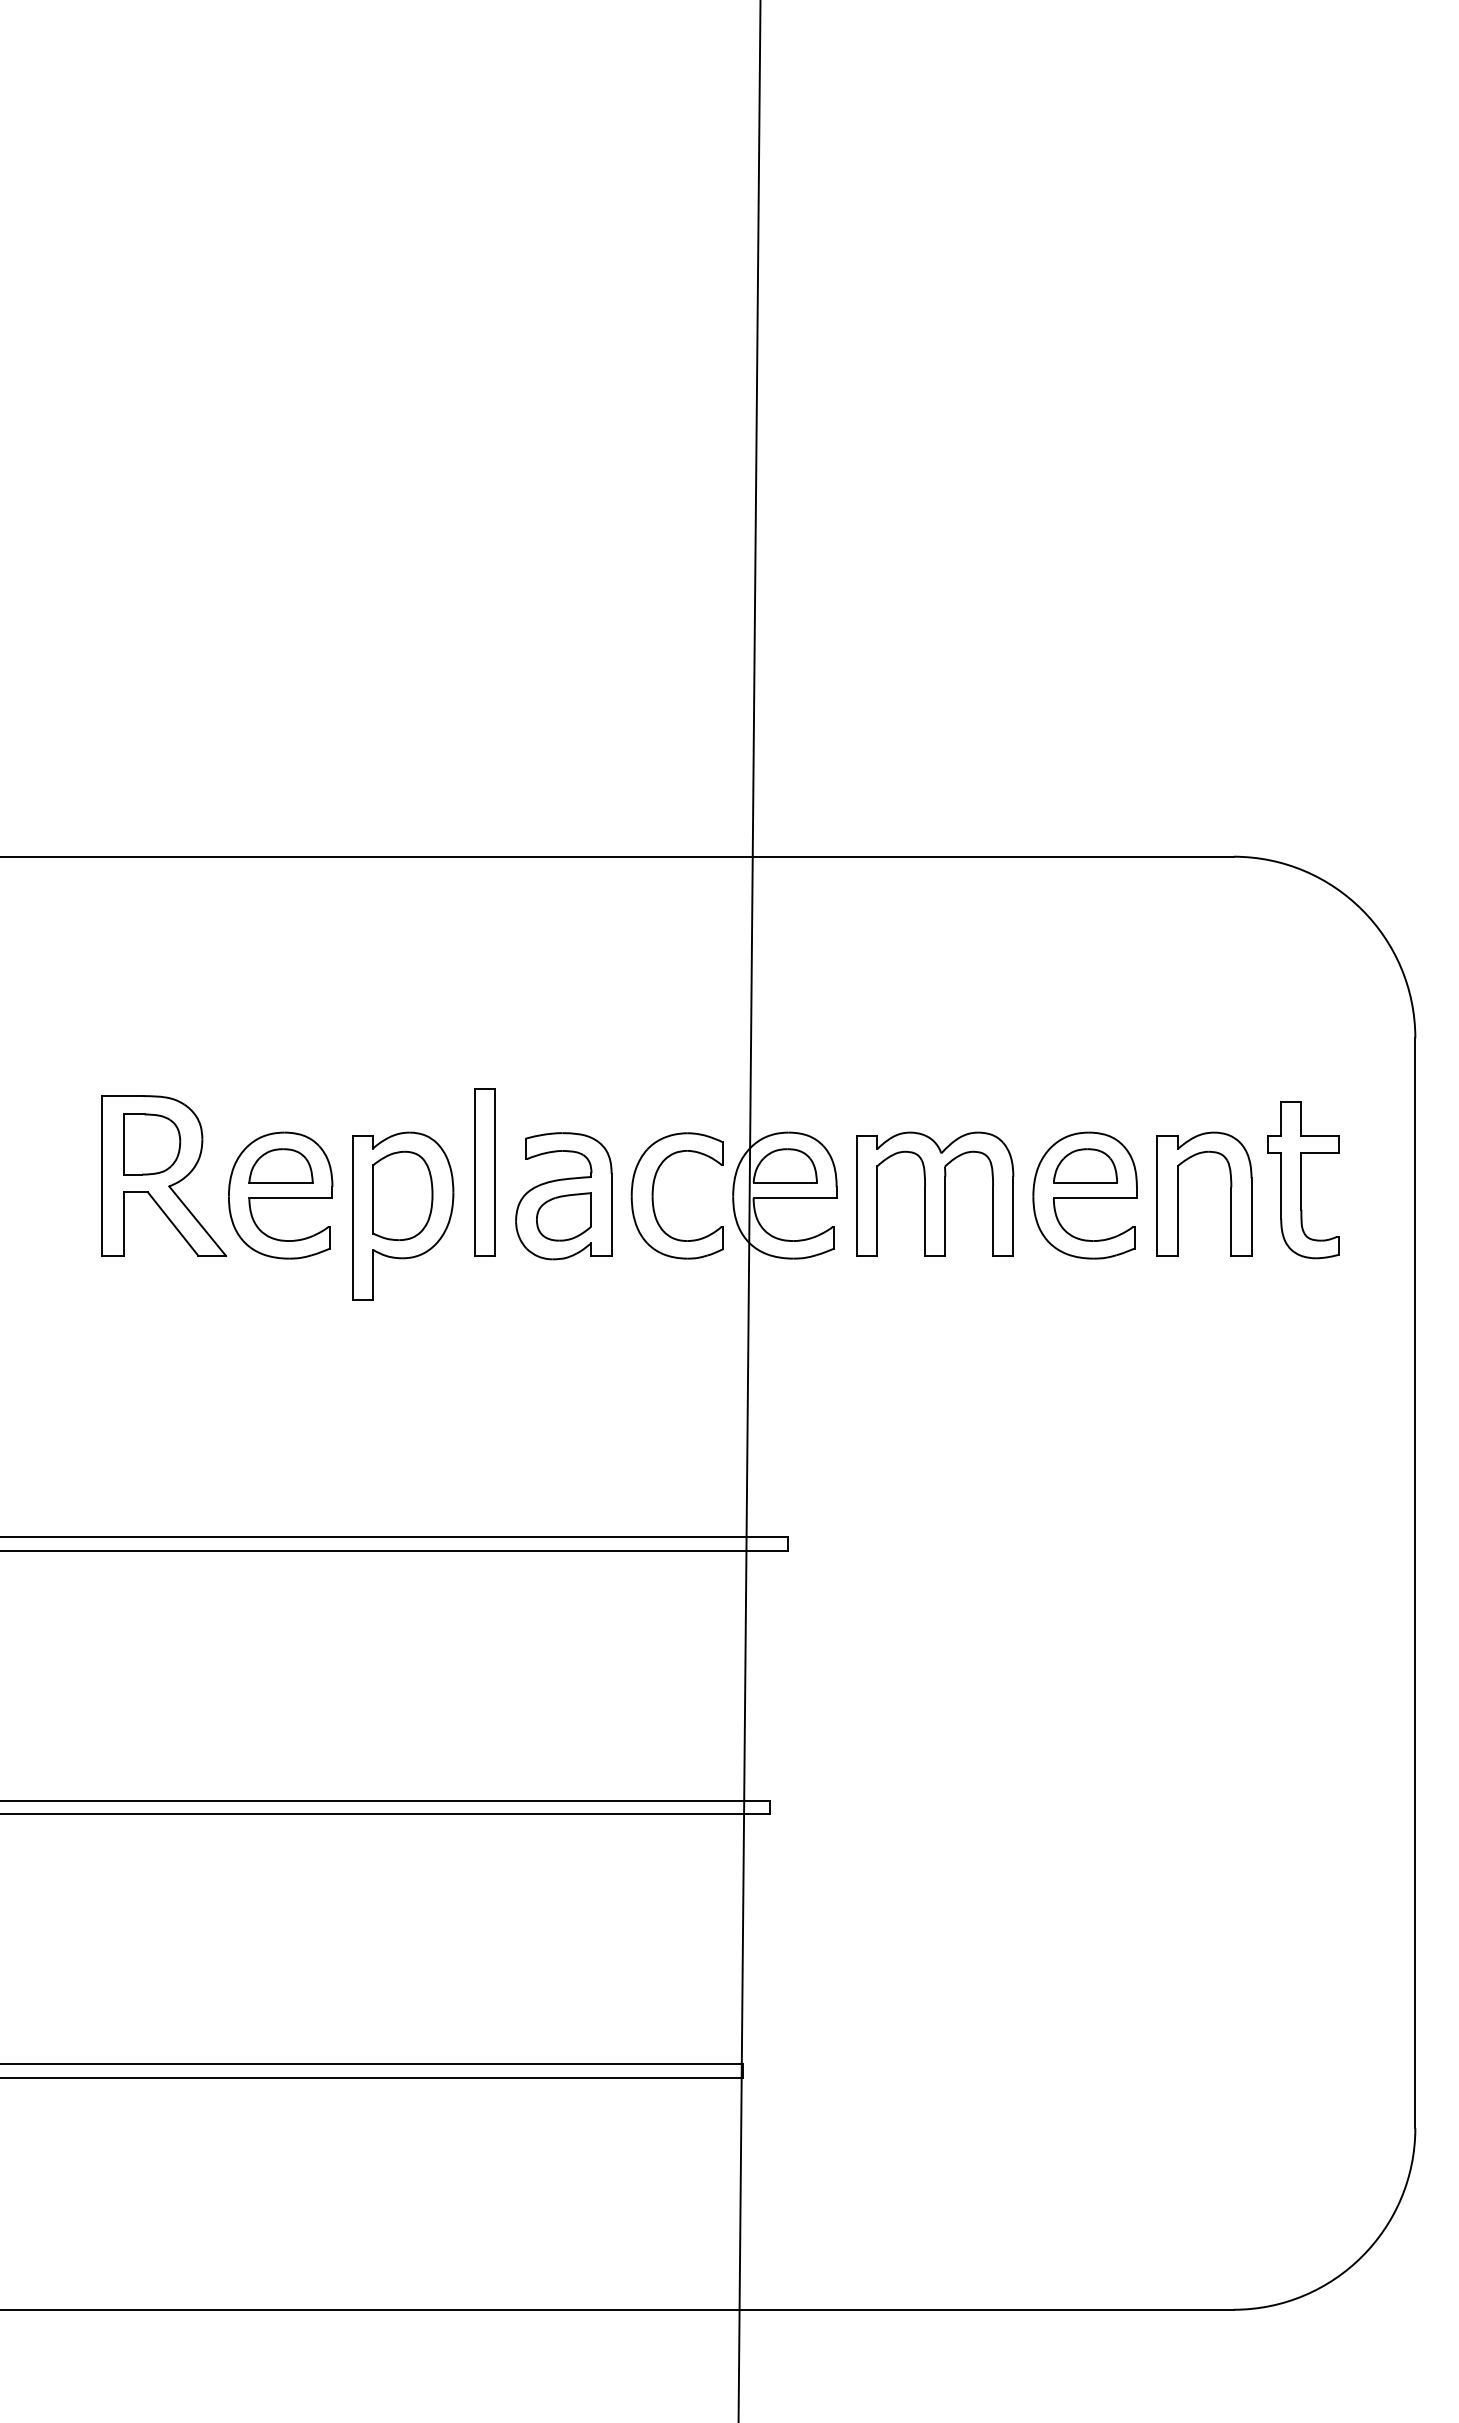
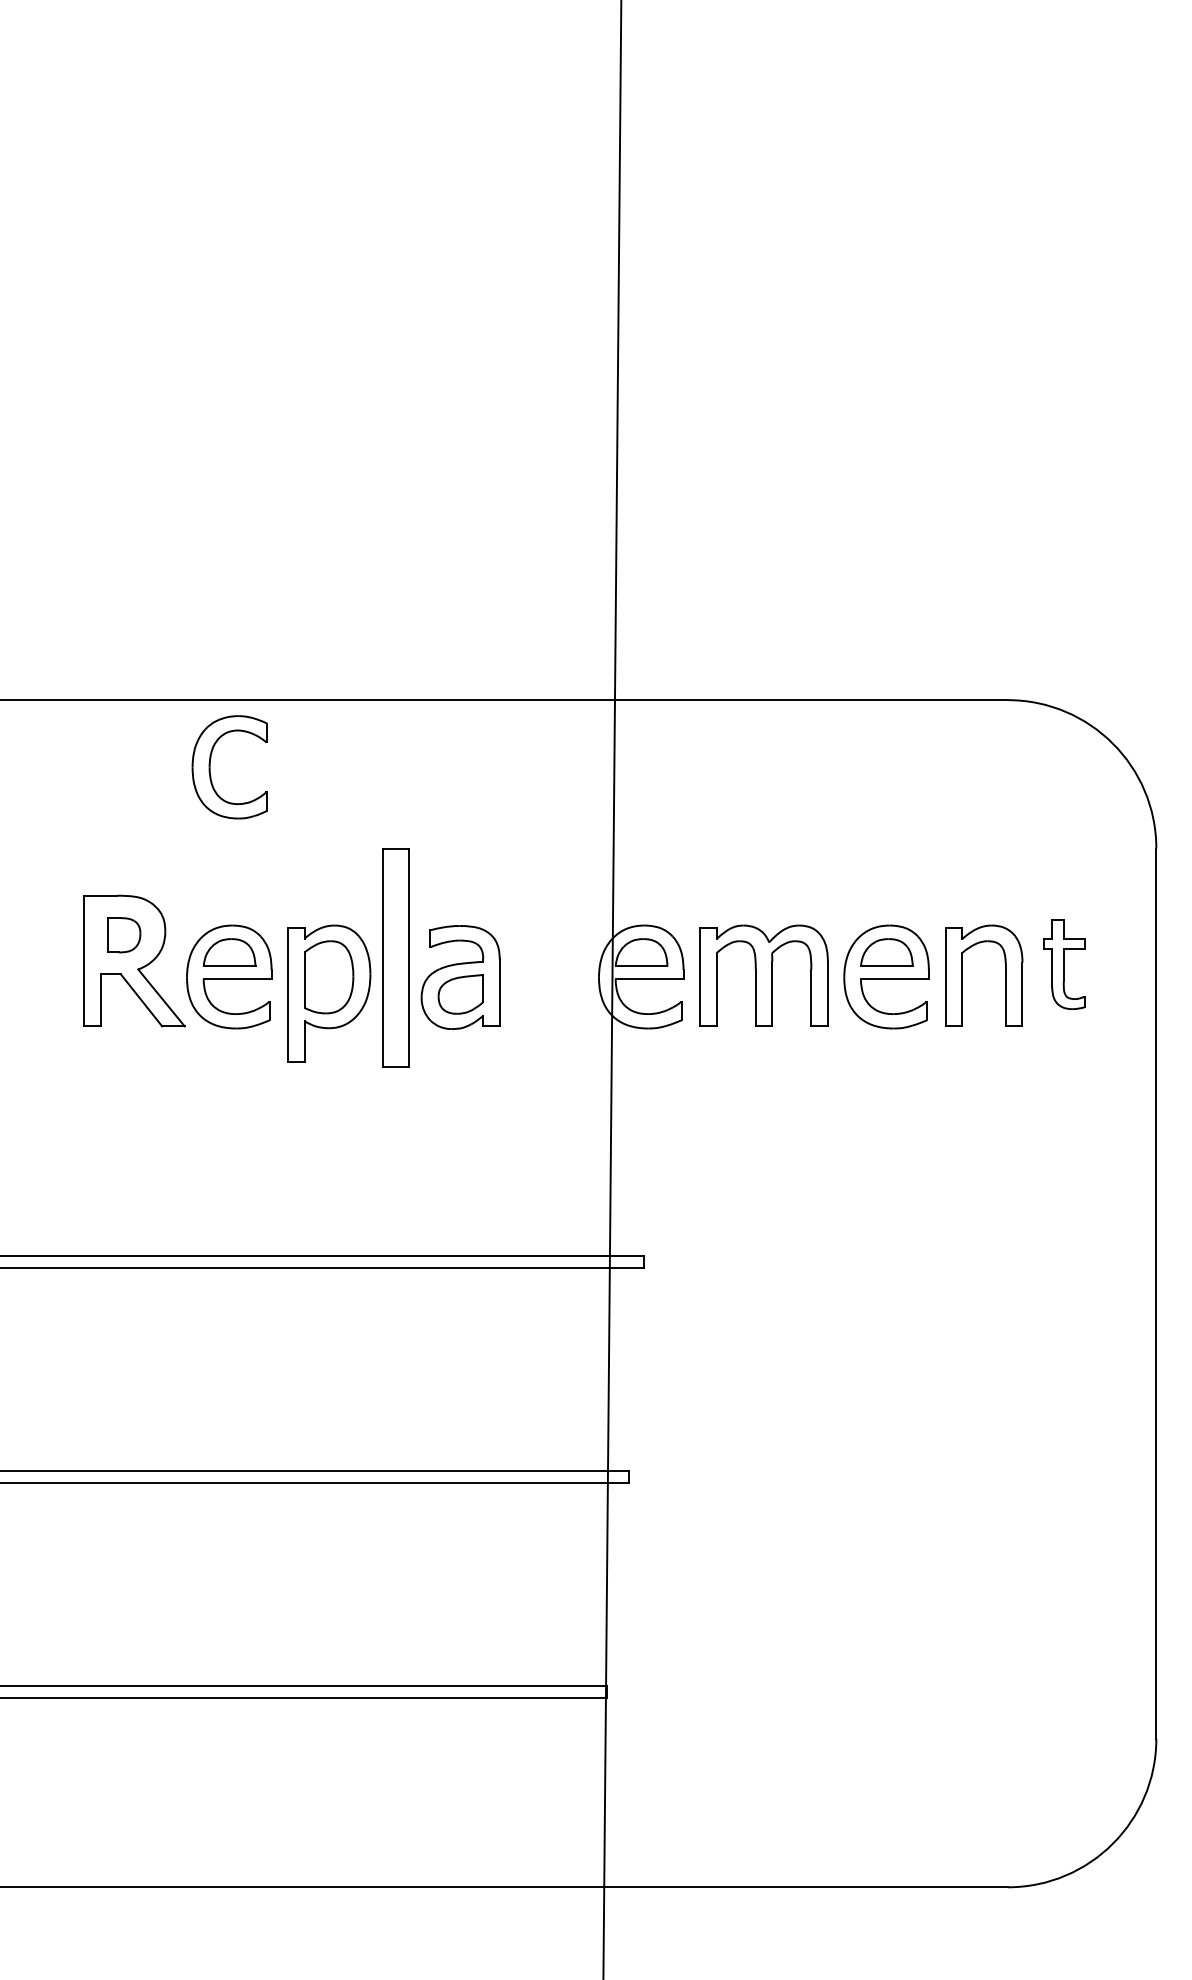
part: (152, 1144) -> (124, 935), size x0.7
part: (484, 1172) -> (395, 958), size x1.6
part: (1303, 1180) -> (1064, 964), size x0.7
part: (653, 1195) -> (210, 766), moved

